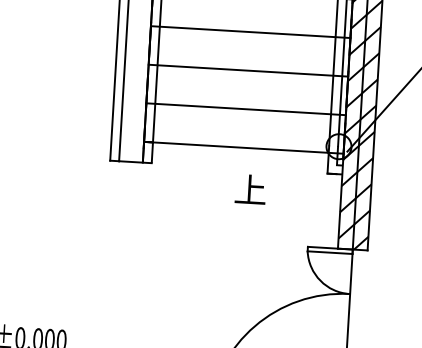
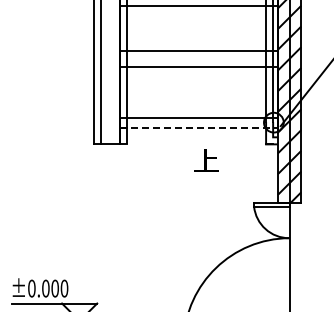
line: (250, 32) -> (198, 50), moved
line: (245, 109) -> (198, 118), moved
line: (243, 147) -> (198, 127), solid -> dashed

